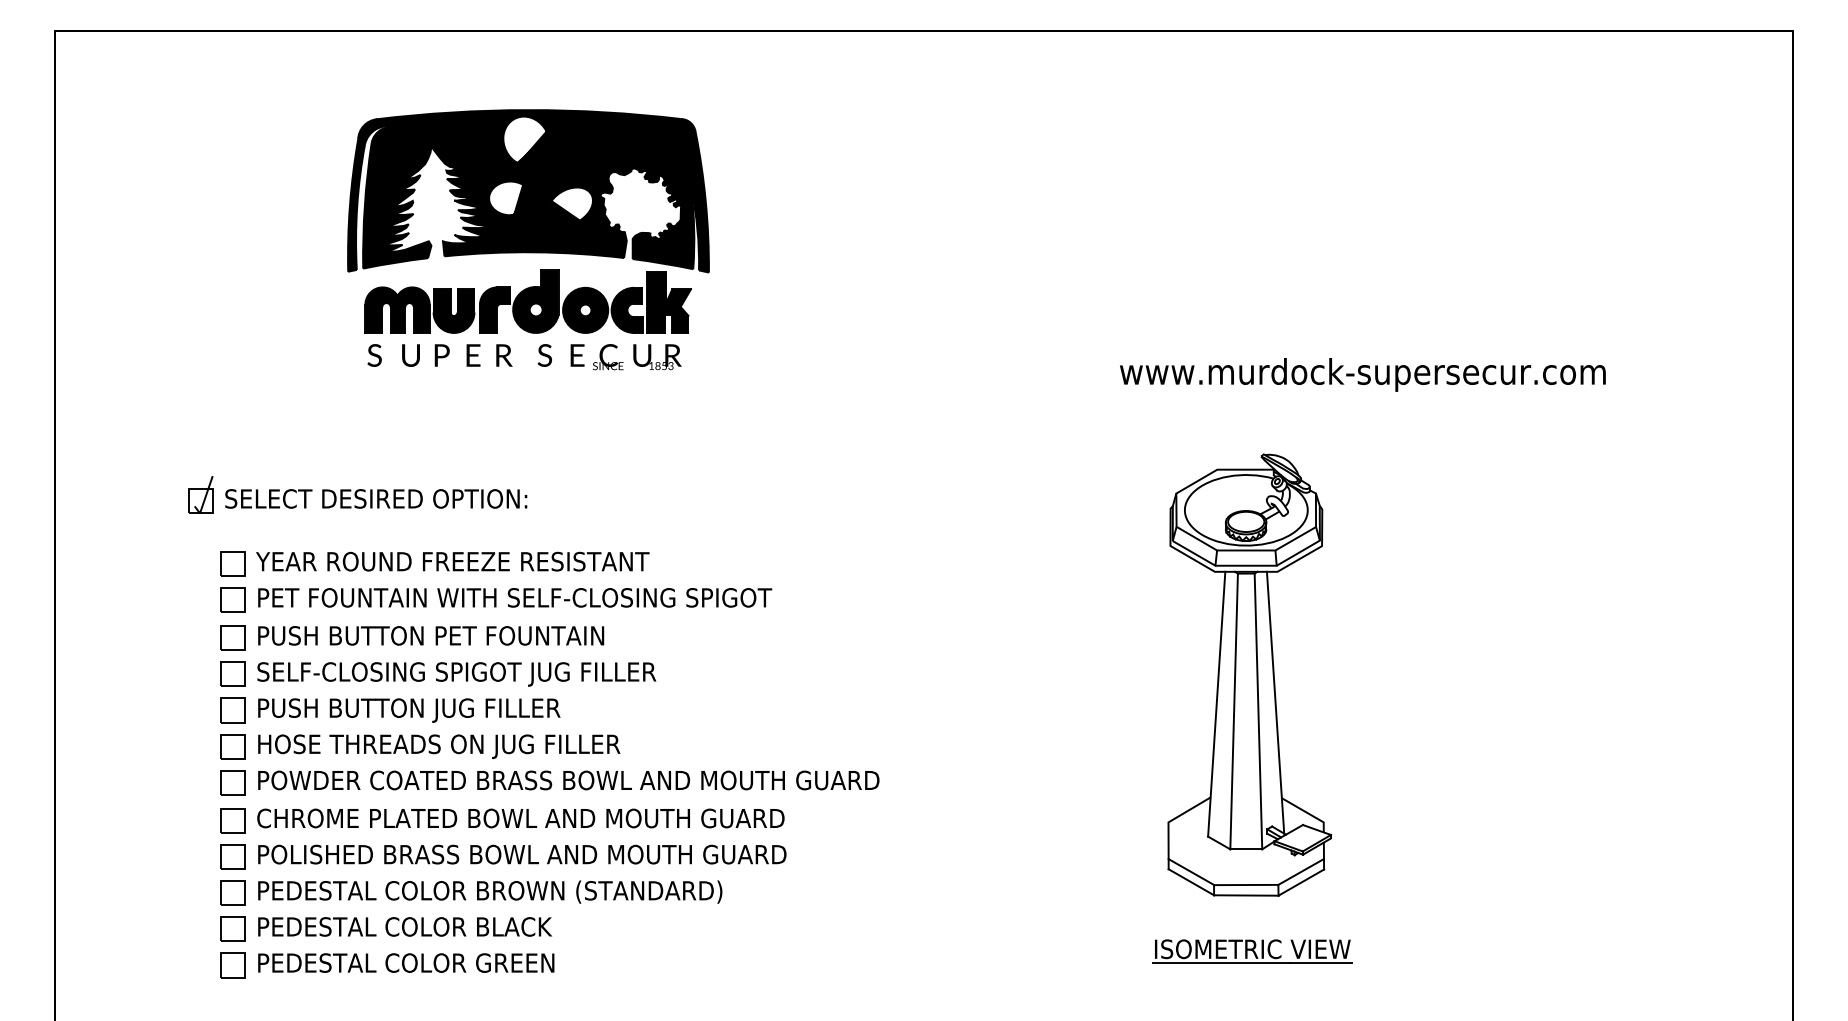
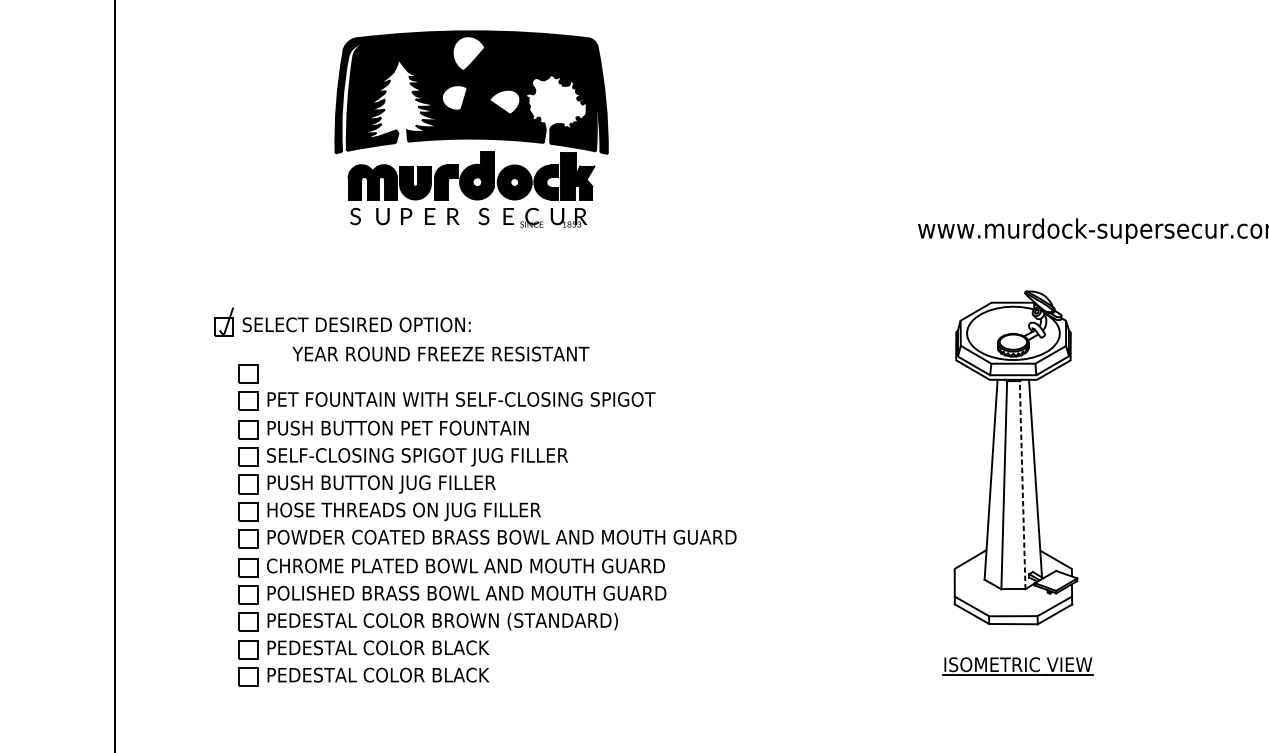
text: (452, 561) -> (440, 353), moved
line: (1258, 711) -> (1022, 485), solid -> dashed
text: (515, 962) -> (461, 674), PEDESTAL COLOR GREEN -> PEDESTAL COLOR BLACK

